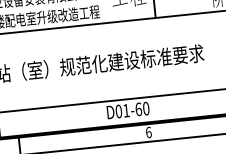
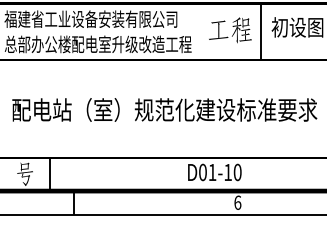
text: (139, 109) -> (228, 172), D01-60 -> D01-10

